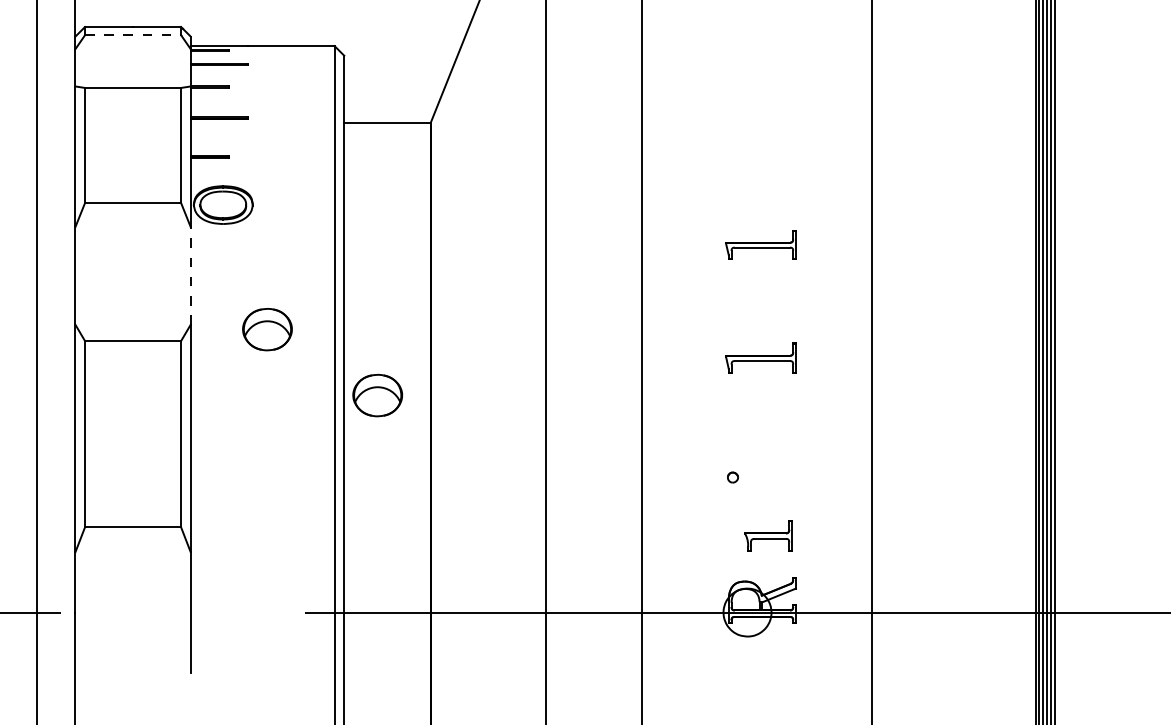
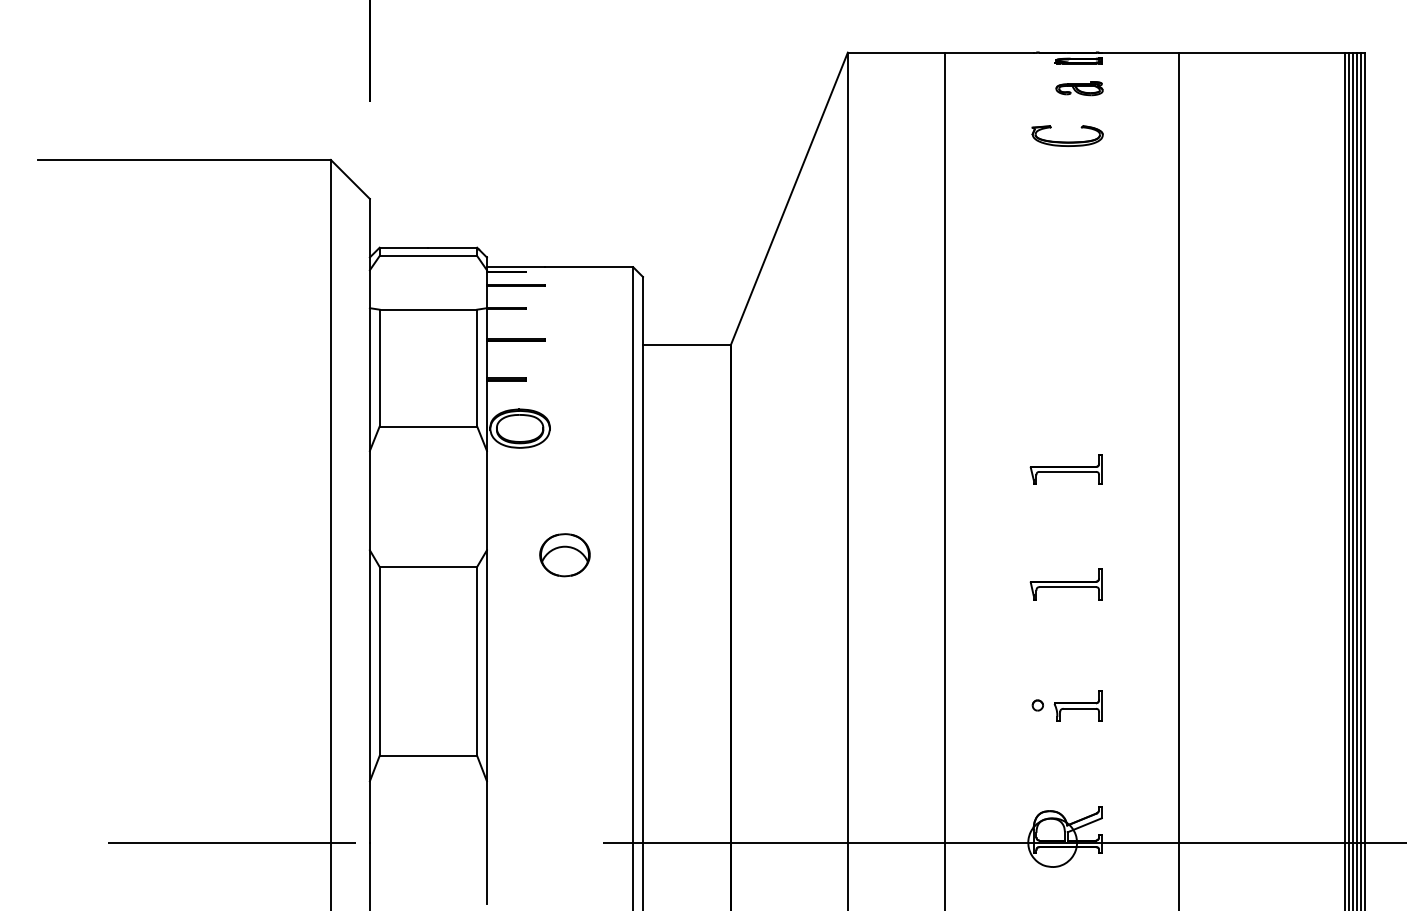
line: (133, 35) -> (428, 256), dashed -> solid
line: (190, 275) -> (486, 500), dashed -> solid
part: (377, 395) -> (676, 622), removed
part: (768, 535) -> (1077, 705), moved

